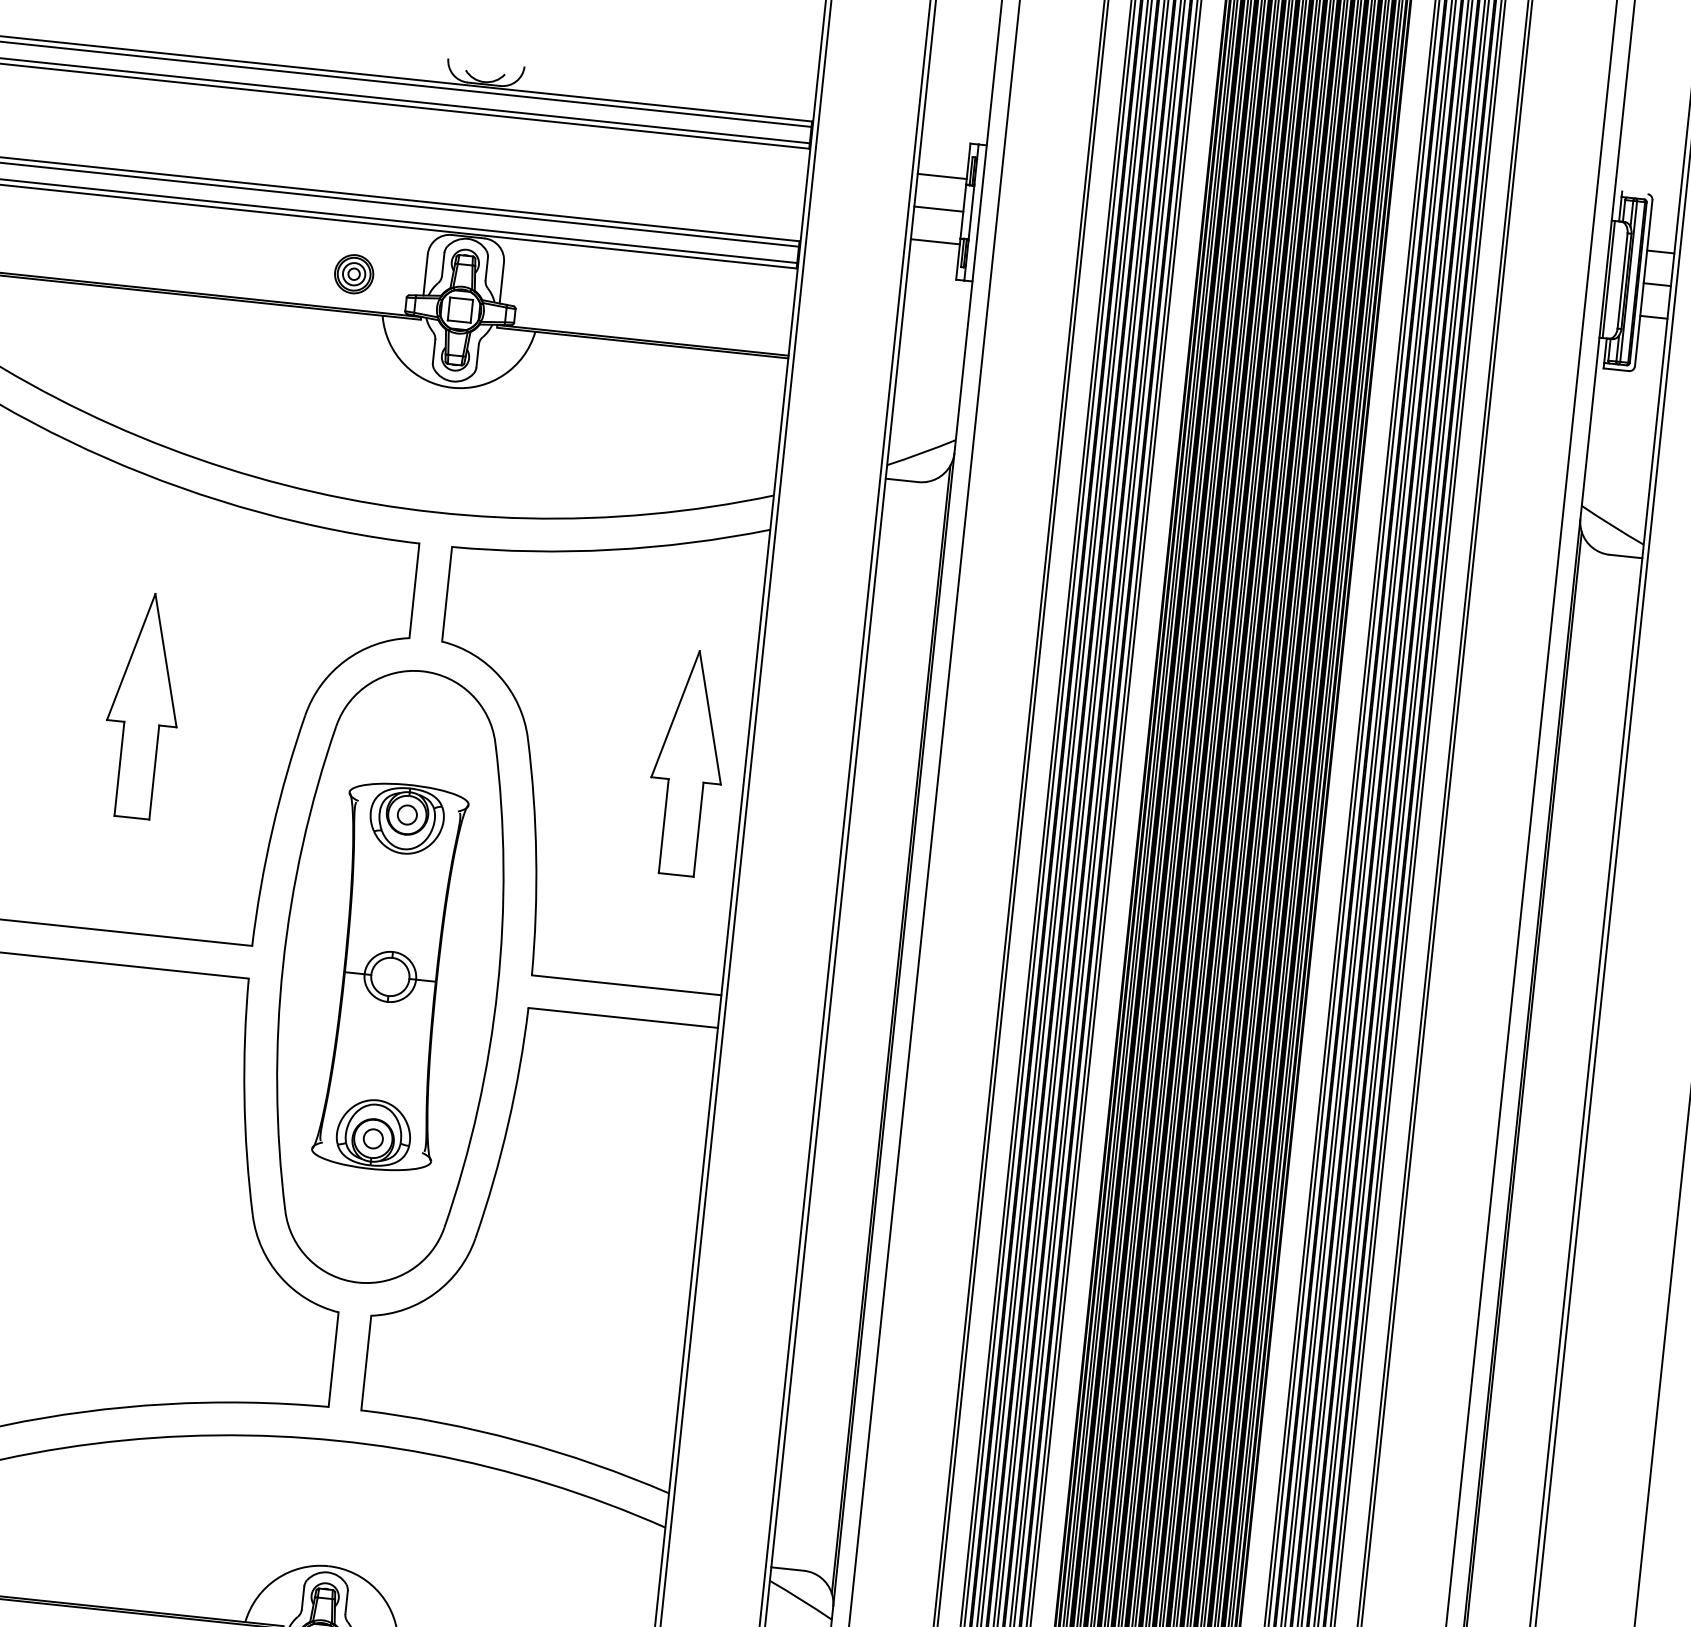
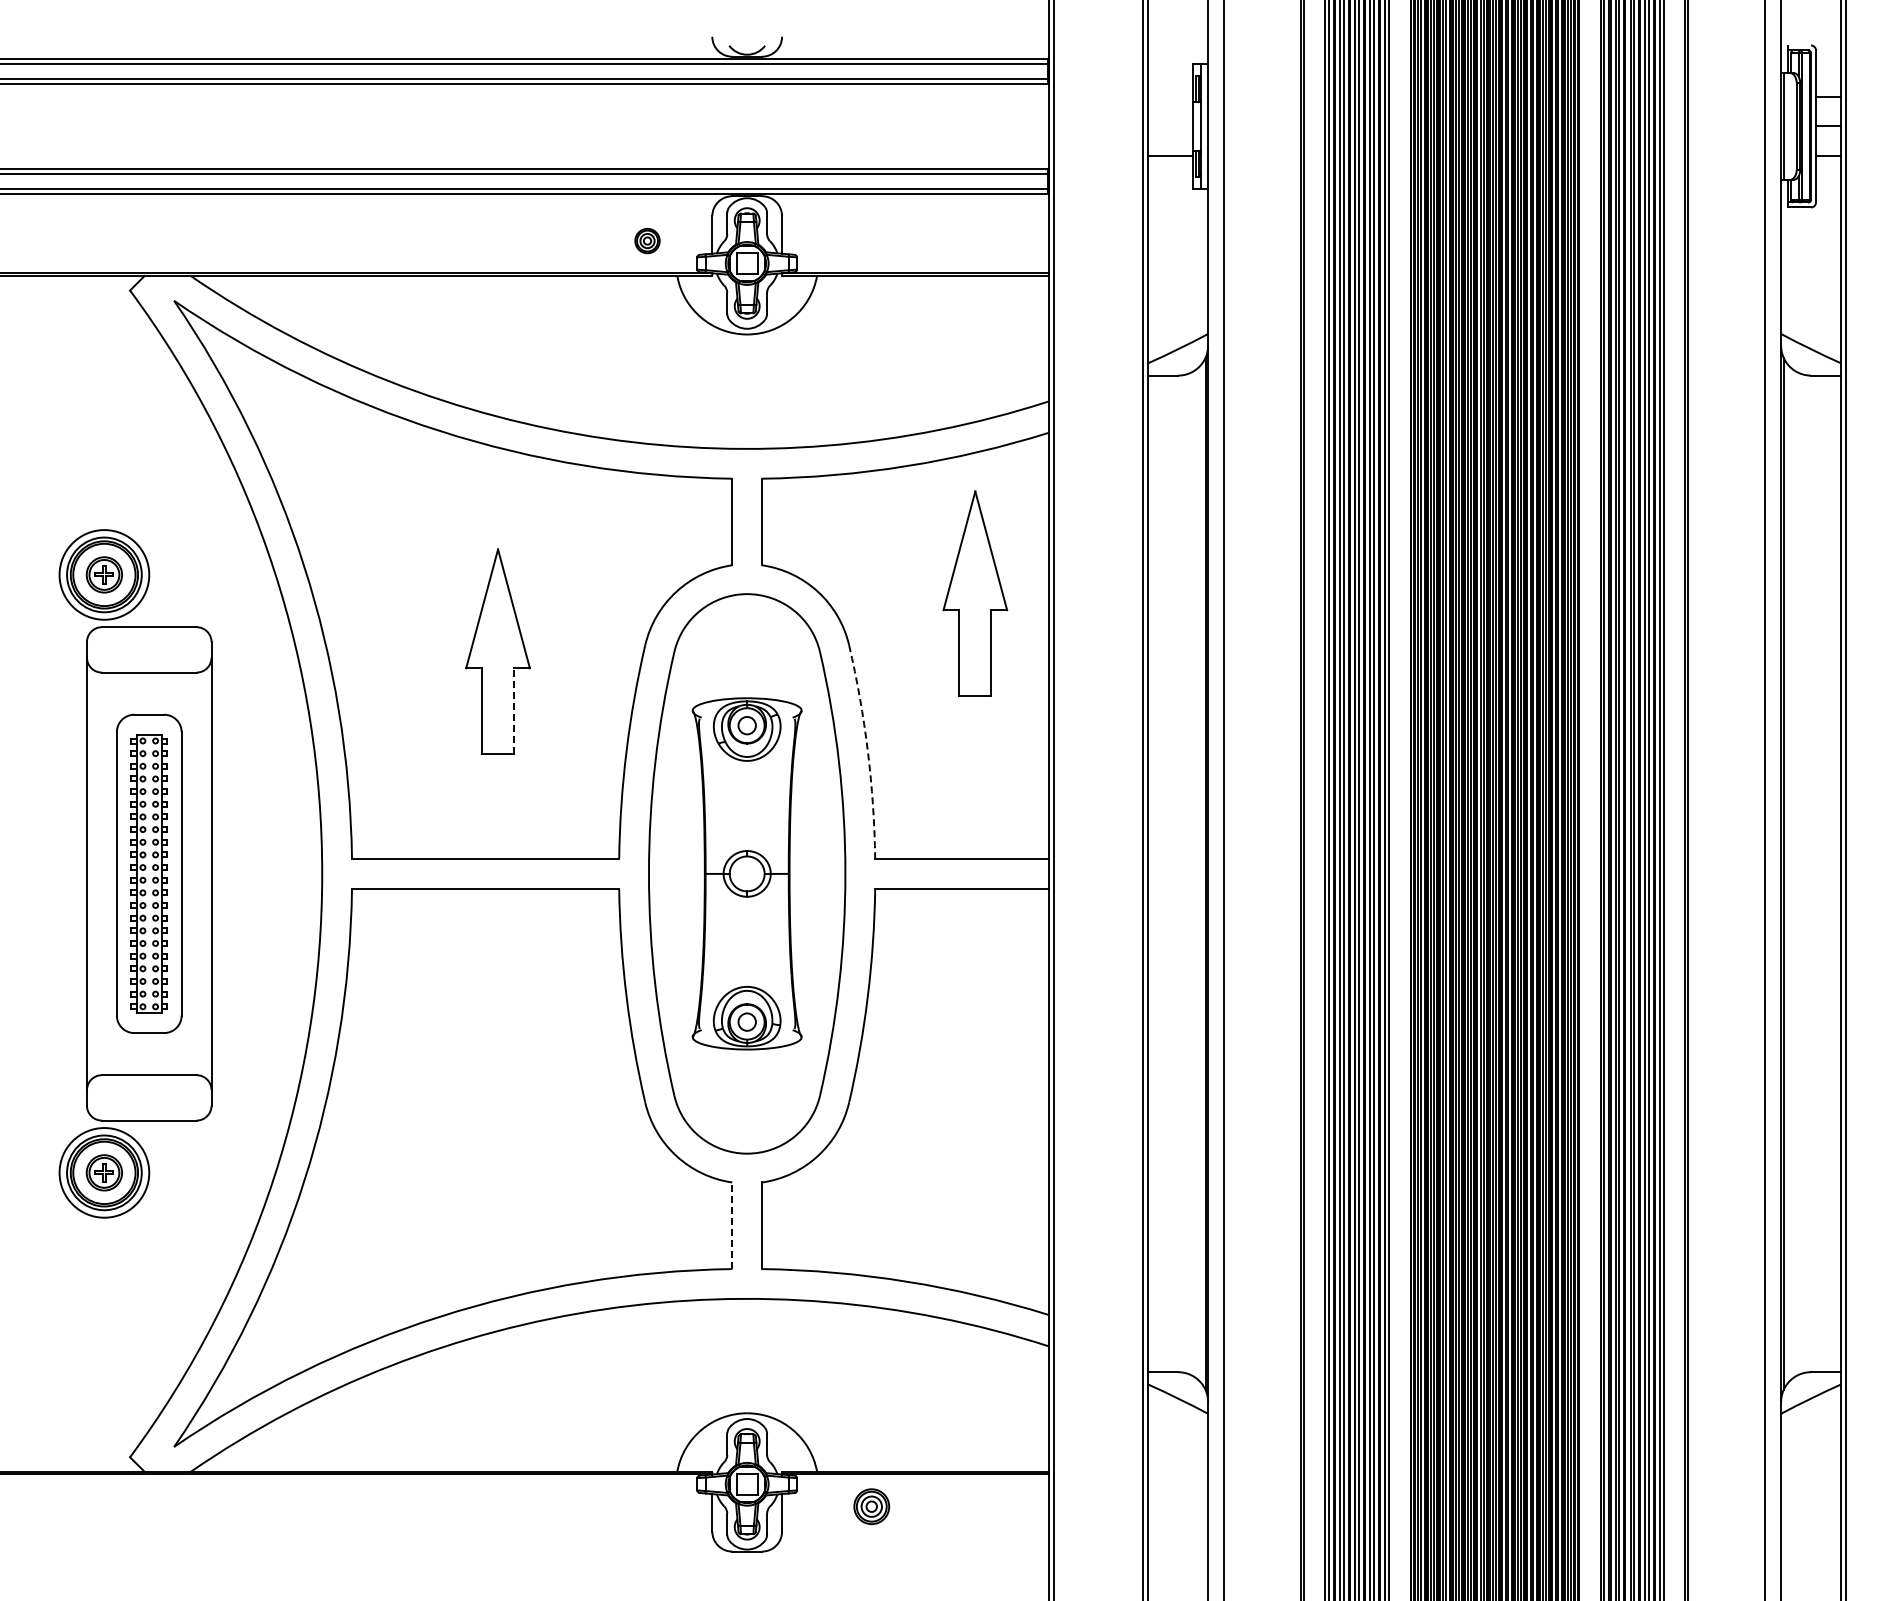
line: (942, 176) -> (1170, 96), removed
line: (938, 209) -> (1170, 126), removed
part: (354, 273) -> (647, 240), size x0.7
part: (688, 762) -> (975, 593), moved
line: (154, 771) -> (514, 710), solid -> dashed
arc: (535, 857) -> (867, 751), solid -> dashed
line: (333, 1359) -> (732, 1225), solid -> dashed

